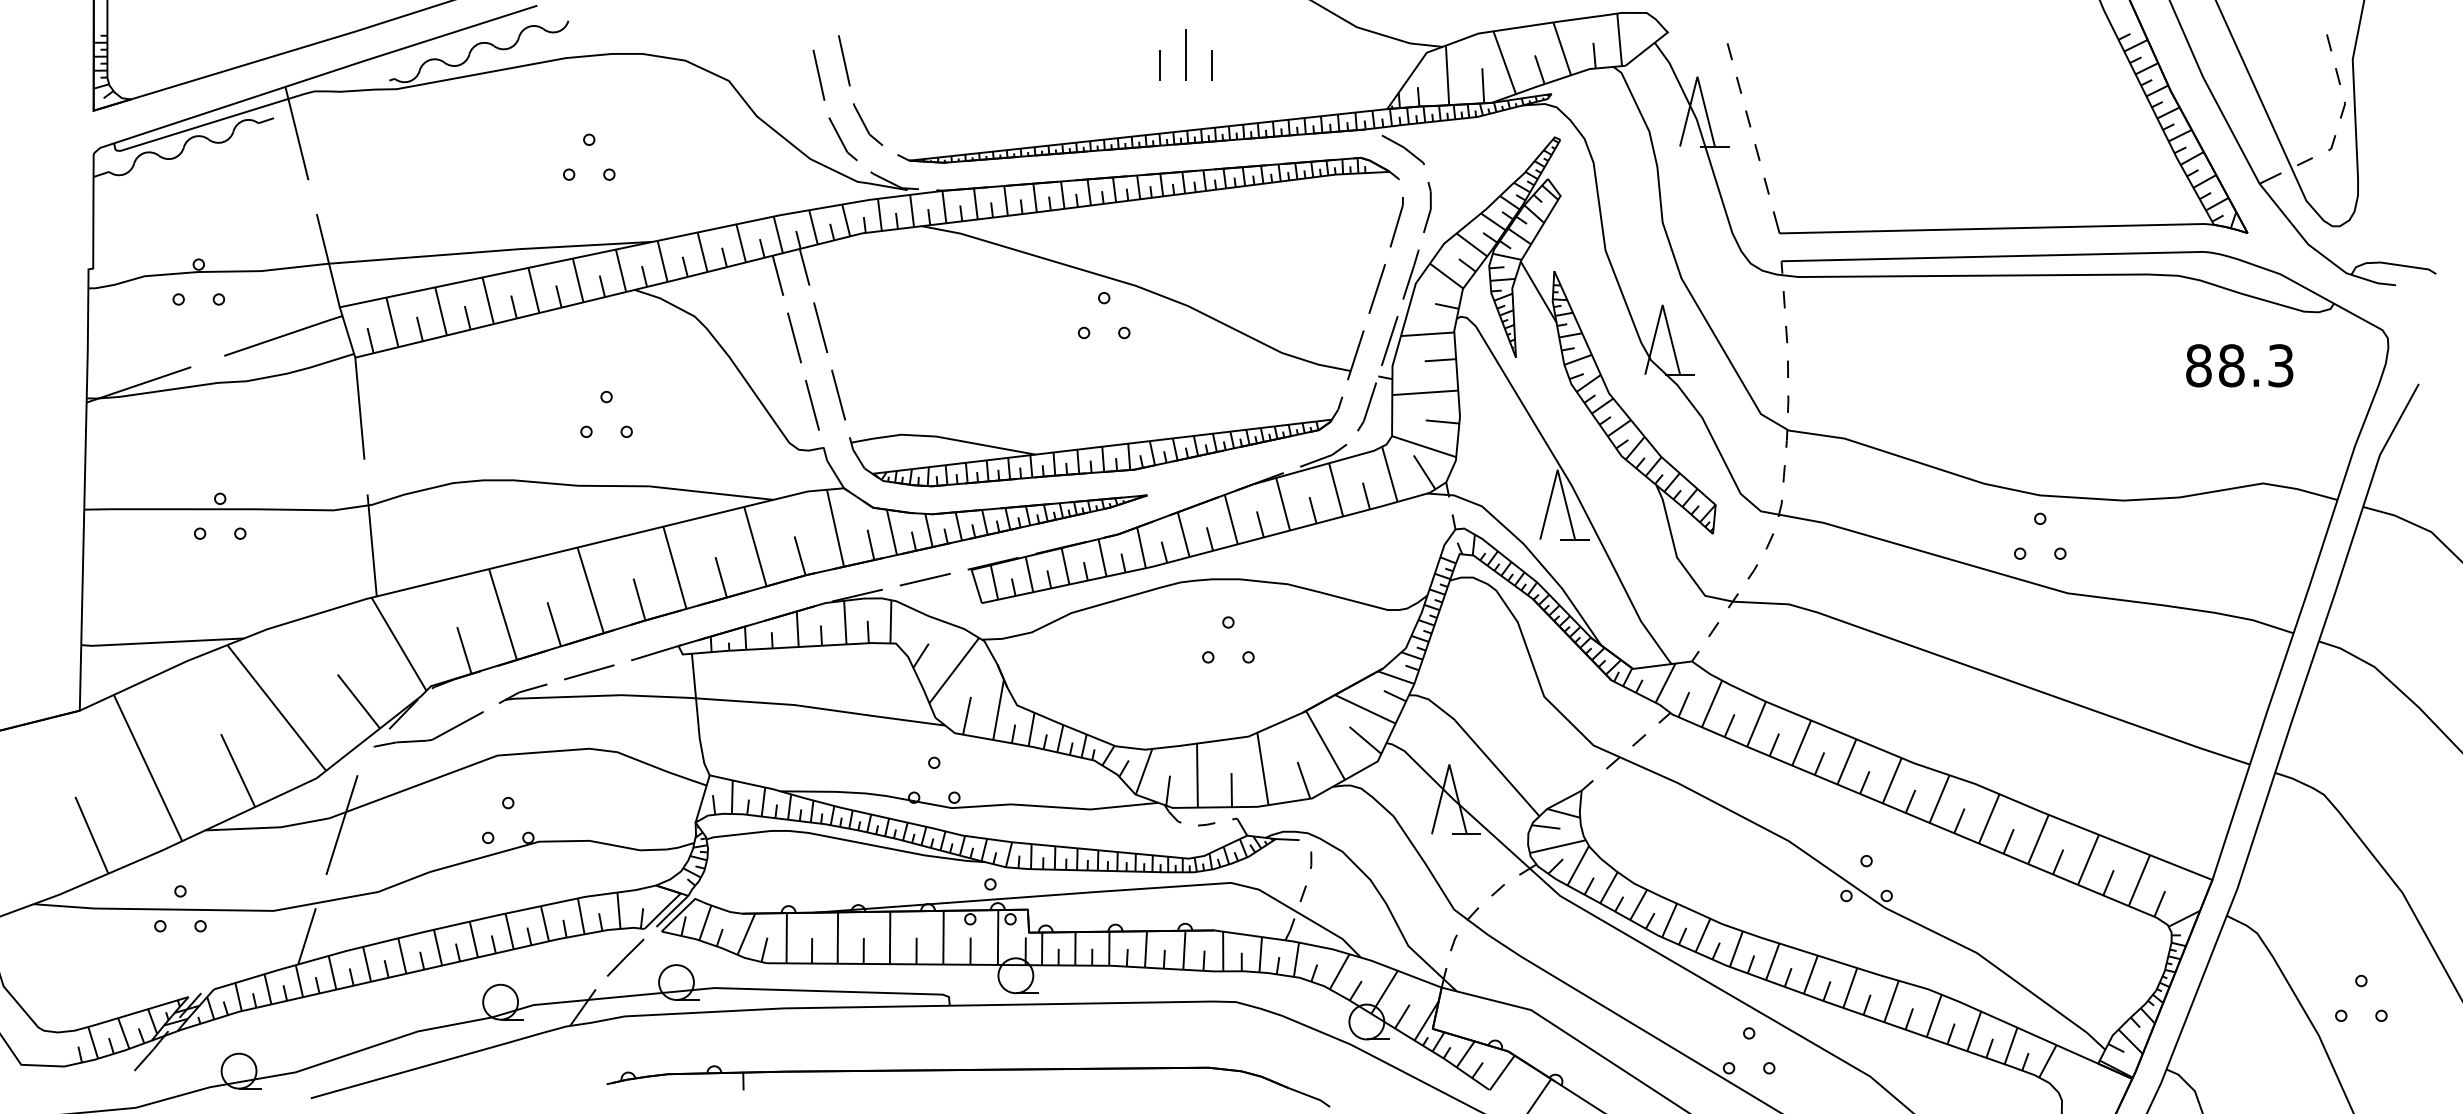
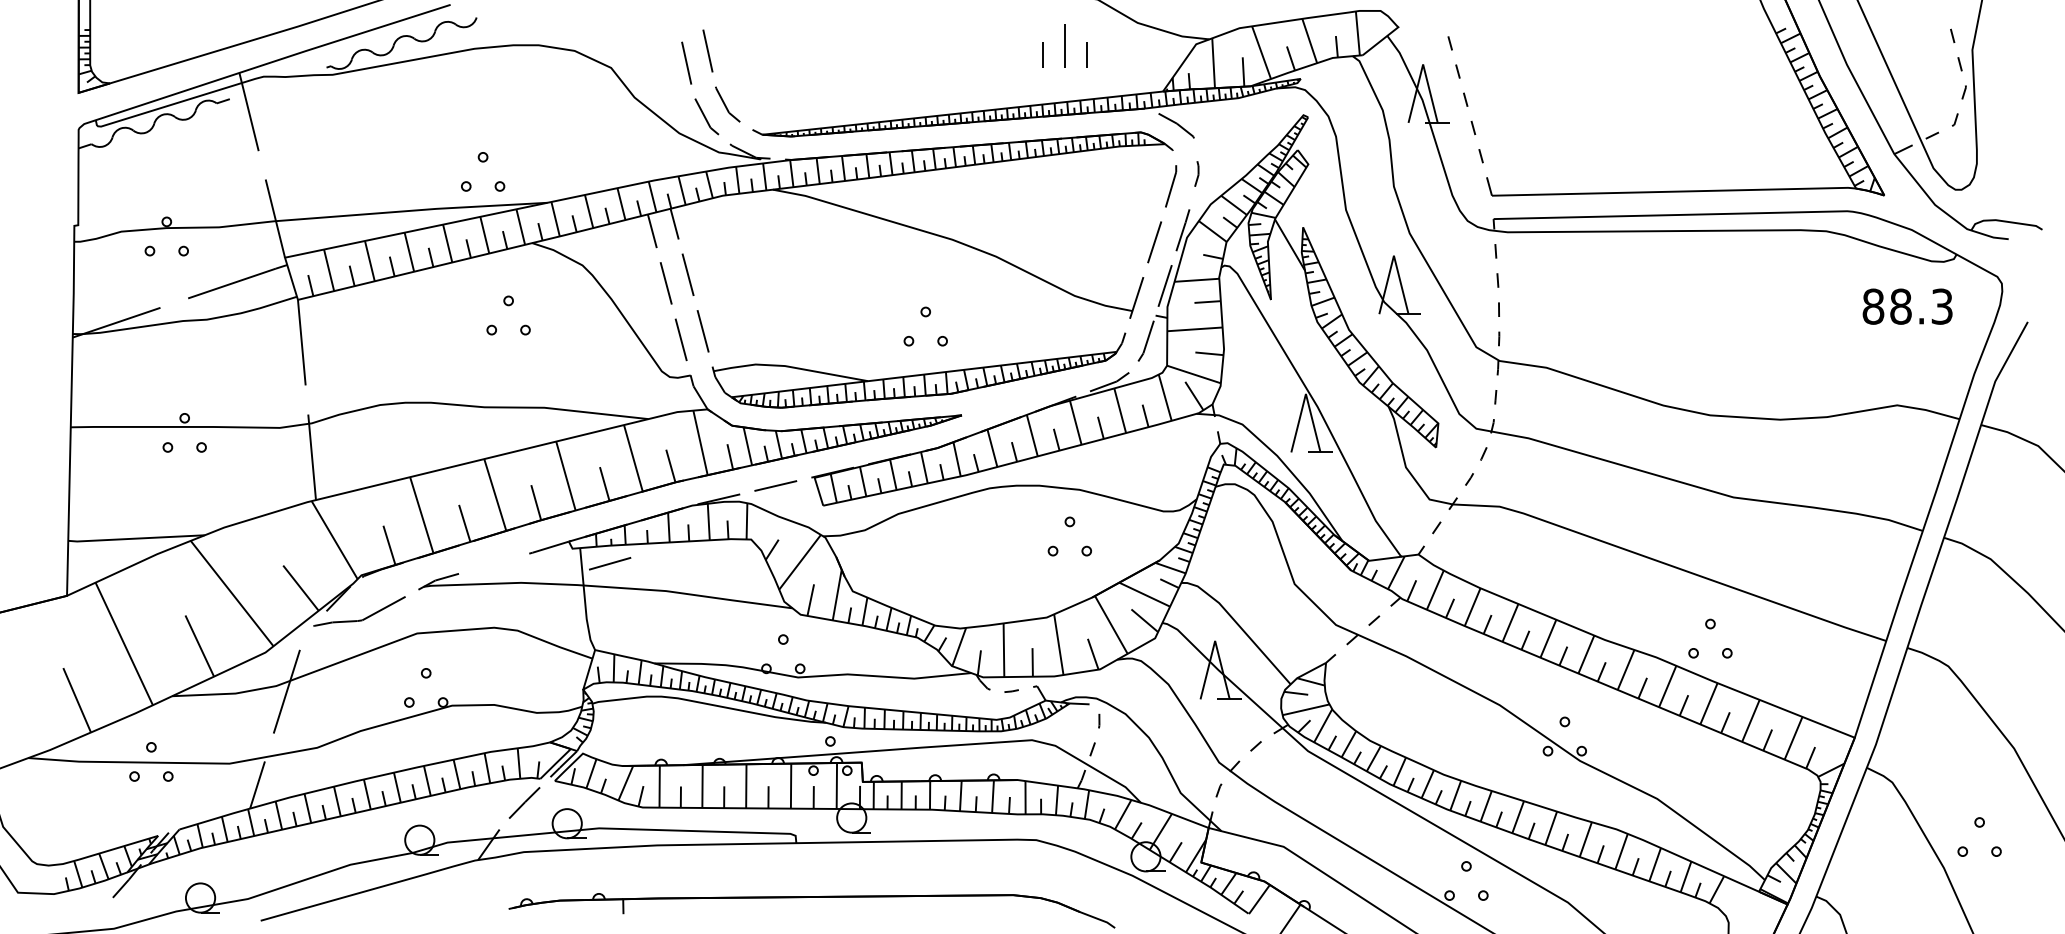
part: (1186, 54) -> (1064, 45), moved
part: (589, 146) -> (483, 162), moved
part: (1427, 206) -> (1196, 173), size x0.6
part: (1103, 304) -> (925, 317), moved
text: (2239, 365) -> (1907, 306), moved
part: (606, 403) -> (508, 306), moved
part: (2040, 525) -> (1710, 629), moved
part: (1227, 629) -> (1069, 527), moved
line: (589, 672) -> (610, 563), moved

